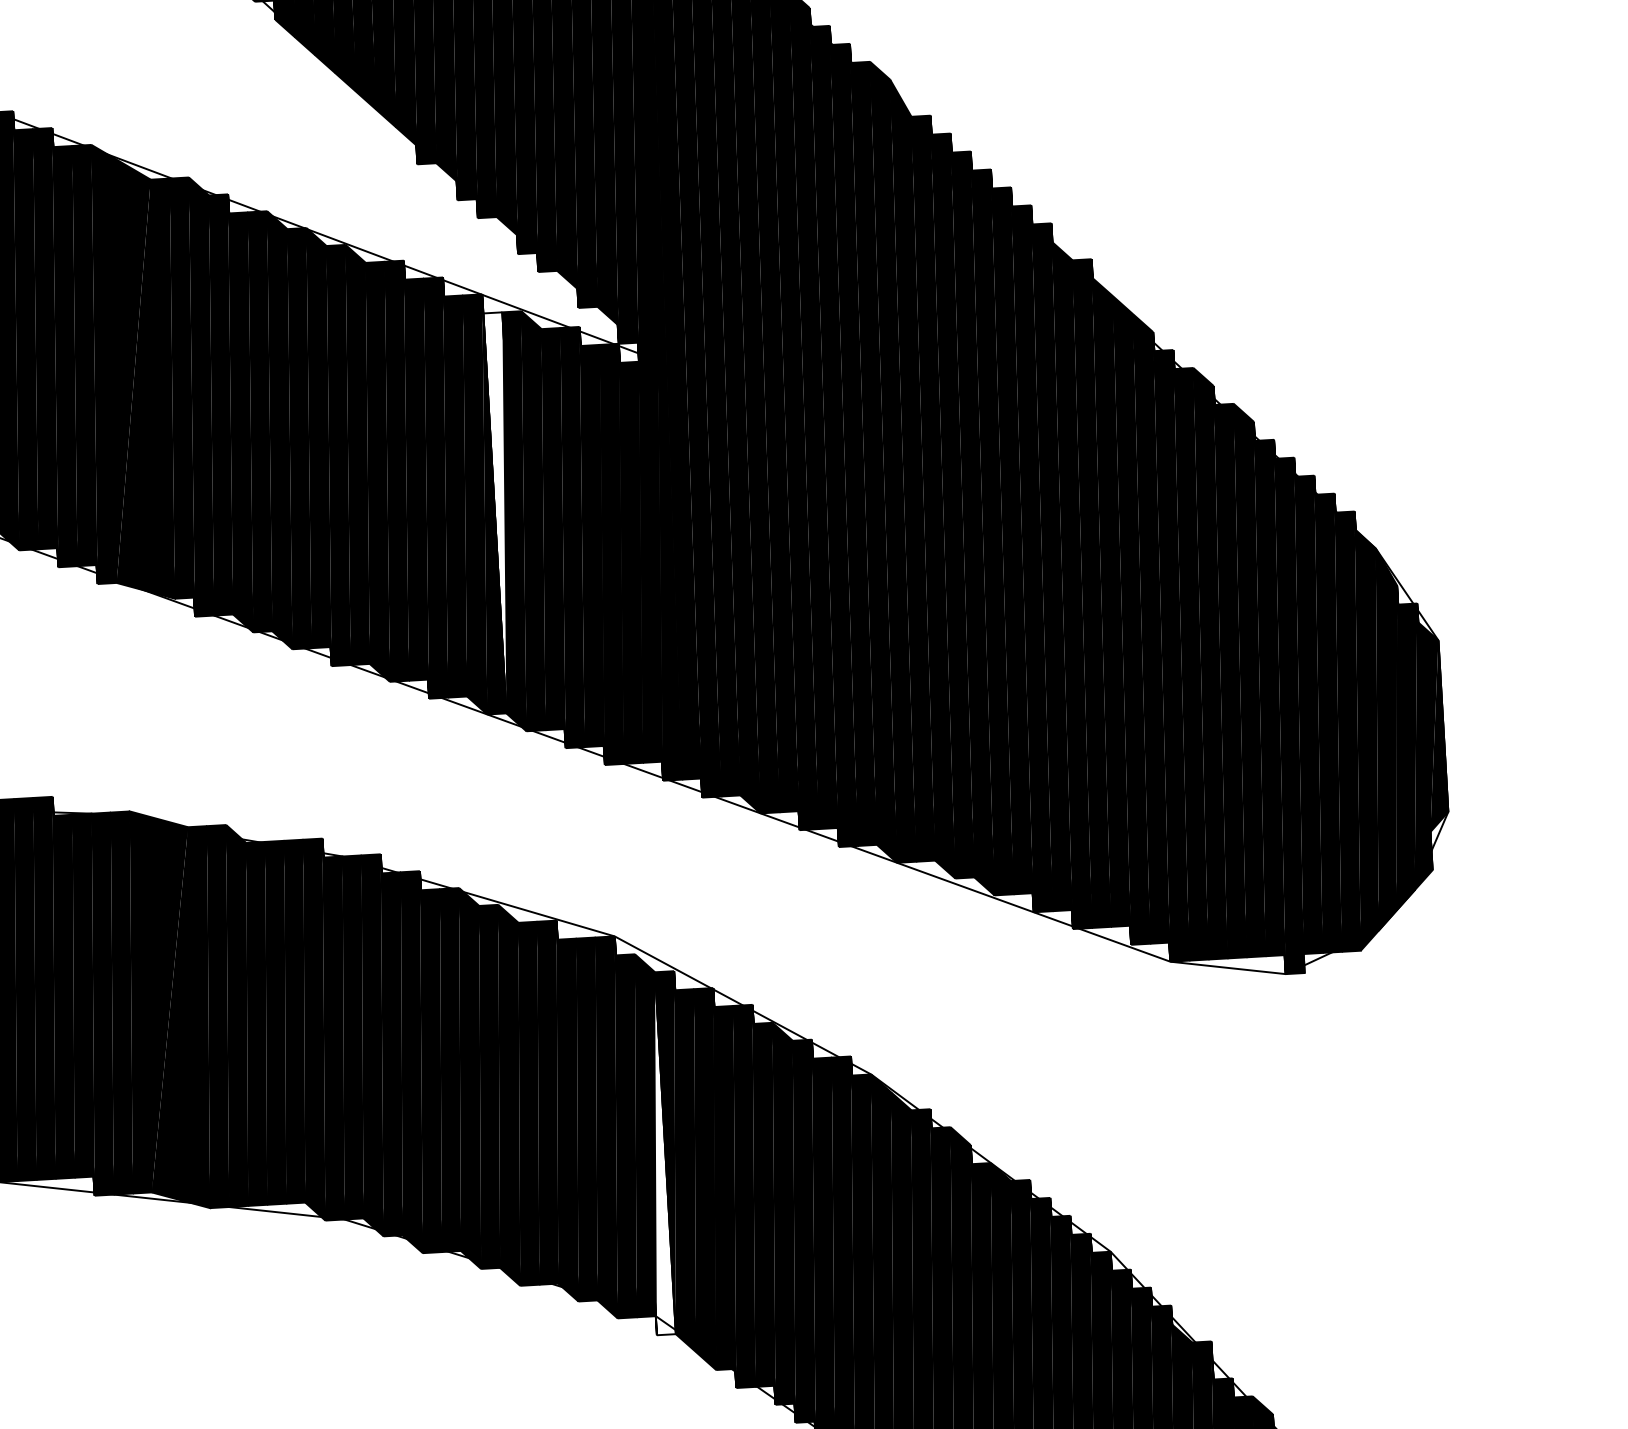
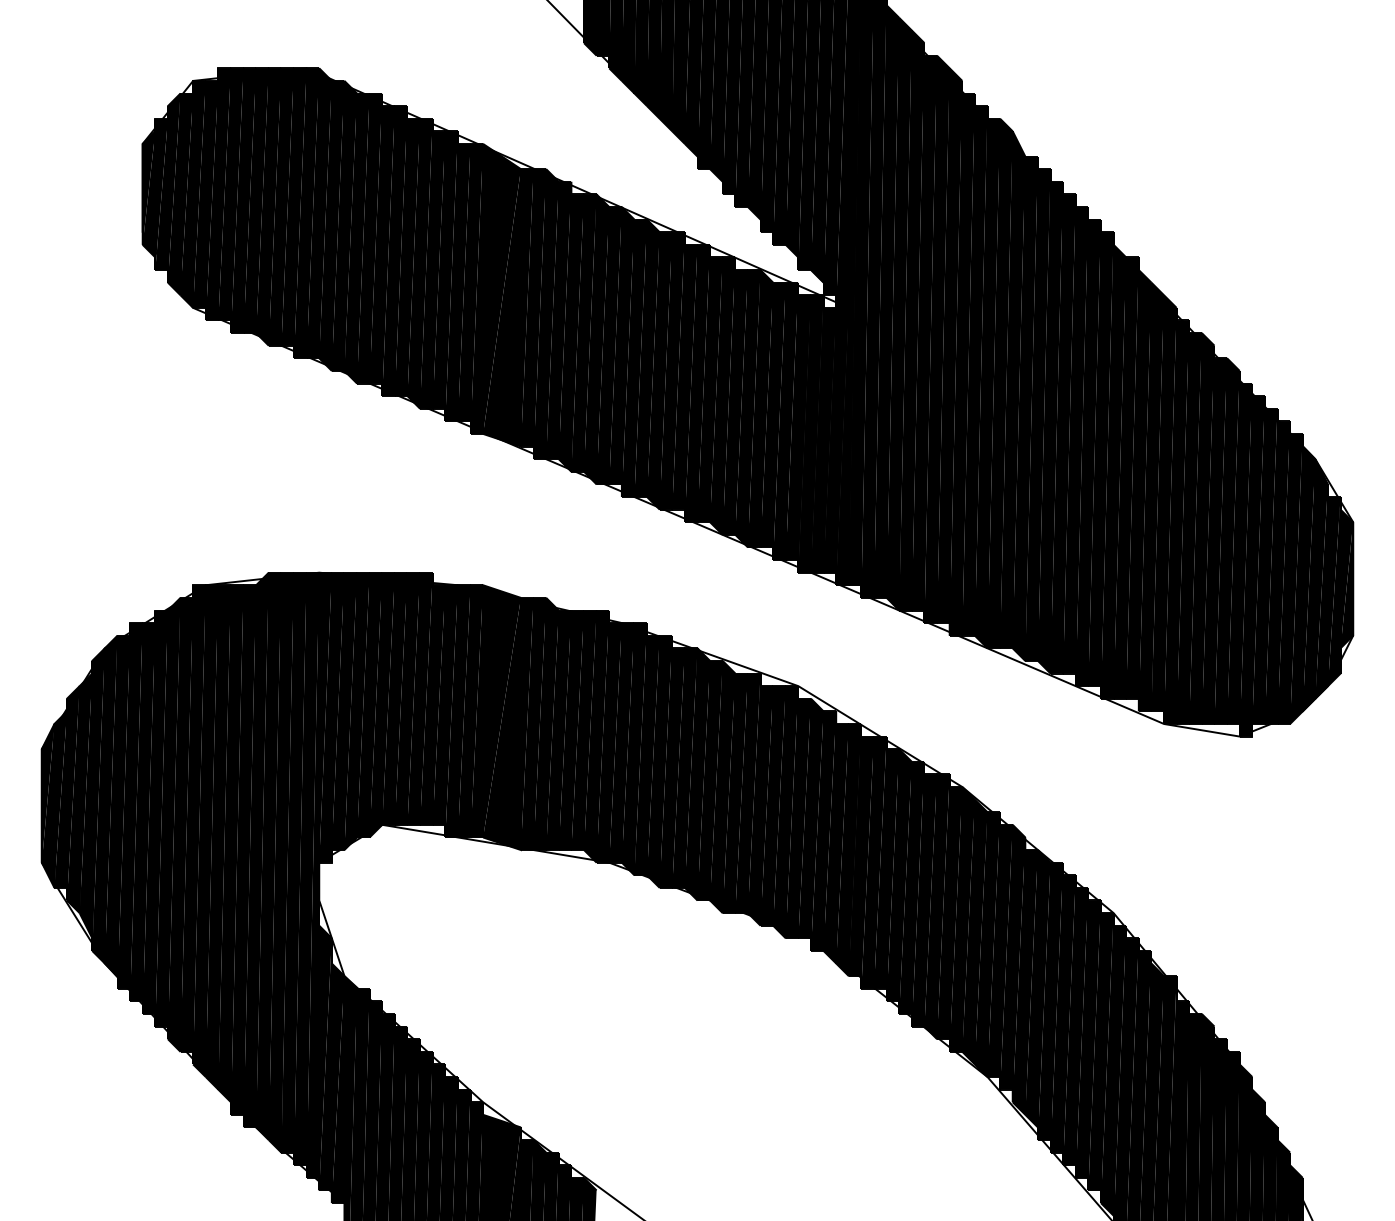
fill: (504, 512) -> (741, 402), added
fill: (656, 1152) -> (817, 830), added

